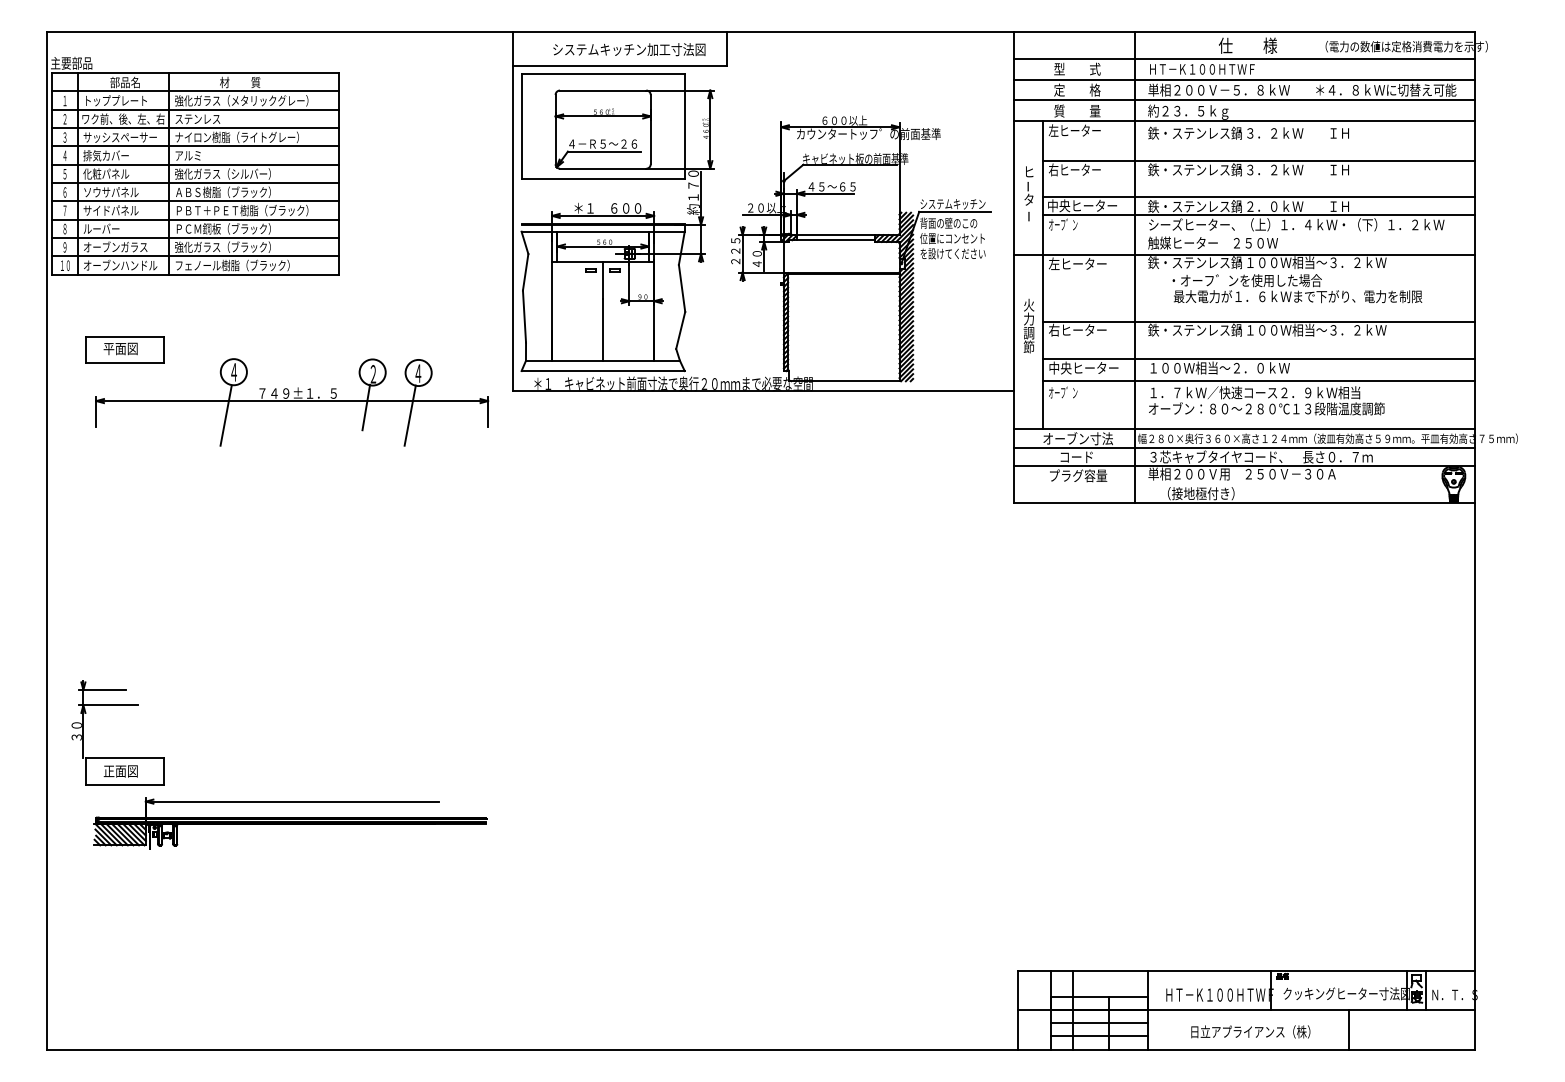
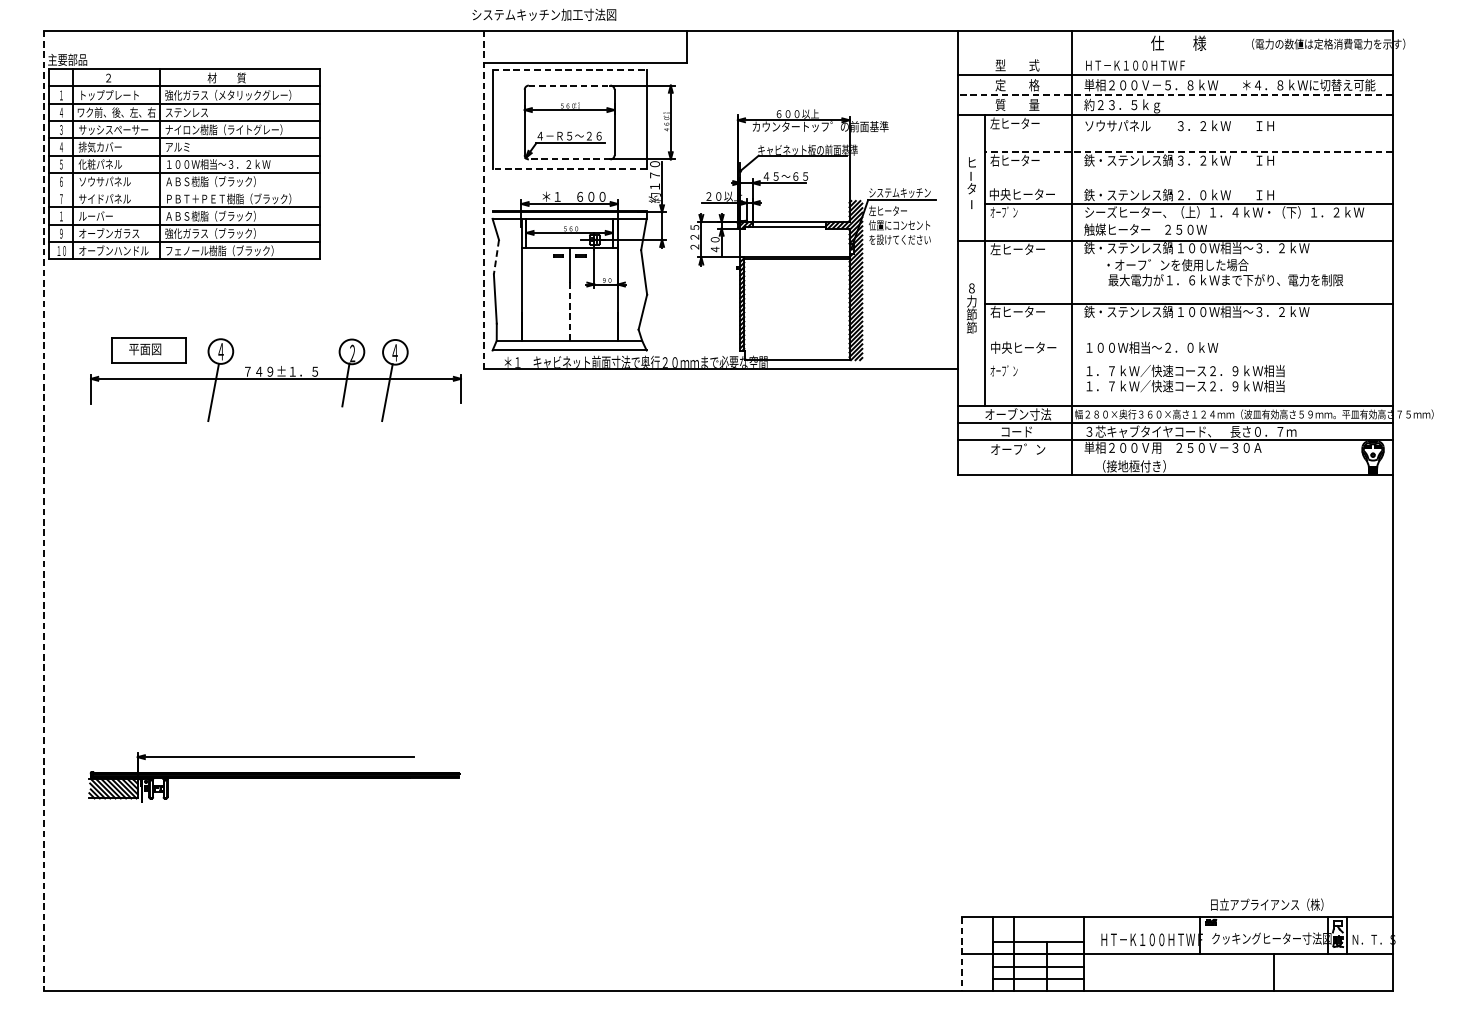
text: (629, 49) -> (544, 14), moved
line: (1244, 58) -> (1175, 55), removed
line: (603, 73) -> (569, 69), solid -> dashed
text: (124, 82) -> (117, 77), 部品名 -> ２
line: (603, 90) -> (569, 85), solid -> dashed
line: (1243, 100) -> (1174, 94), solid -> dashed
text: (64, 119) -> (60, 112), ２ -> ４
text: (1194, 132) -> (1128, 125), 鉄・ステンレス鍋 -> ソウサパネル
line: (1258, 160) -> (1188, 151), solid -> dashed
line: (602, 168) -> (569, 159), solid -> dashed
text: (230, 173) -> (217, 163), 強化ガラス（シルバー） -> １００Ｗ相当～３．２ｋＷ
line: (603, 178) -> (569, 168), solid -> dashed
line: (1258, 197) -> (1188, 186), removed
line: (195, 201) -> (184, 190), removed
line: (512, 212) -> (484, 200), solid -> dashed
text: (948, 222) -> (895, 210), 背面の壁のこの -> 左ヒーター
text: (64, 228) -> (60, 215), ８ -> １
text: (198, 228) -> (187, 215), ＰＣＭ鋼板（ブラック） -> ＡＢＳ樹脂（ブラック）
line: (525, 272) -> (496, 257), solid -> dashed
text: (1029, 304) -> (972, 287), 火 -> ８
line: (603, 330) -> (569, 312), solid -> dashed
text: (1028, 332) -> (971, 314), 調 -> 節
part: (124, 349) -> (148, 349), moved
line: (1258, 358) -> (1188, 338), removed
line: (1258, 380) -> (1188, 359), removed
text: (1266, 408) -> (1196, 385), オーブン：８０～２８０℃１３段階温度調節 -> １．７ｋＷ／快速コース２．９ｋＷ相当
text: (1078, 475) -> (1018, 449), プラグ容量 -> オーフ゛ン
line: (46, 540) -> (43, 510), solid -> dashed
part: (117, 757) -> (110, 715), removed
line: (1018, 1010) -> (961, 954), solid -> dashed
text: (1250, 1031) -> (1266, 904), moved

